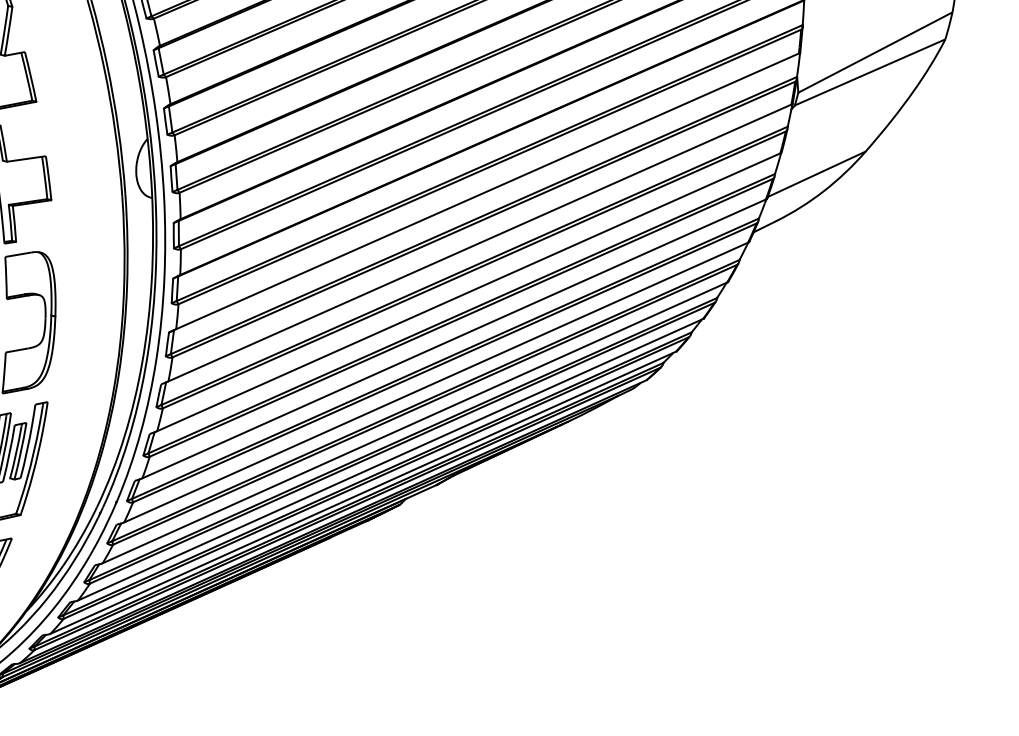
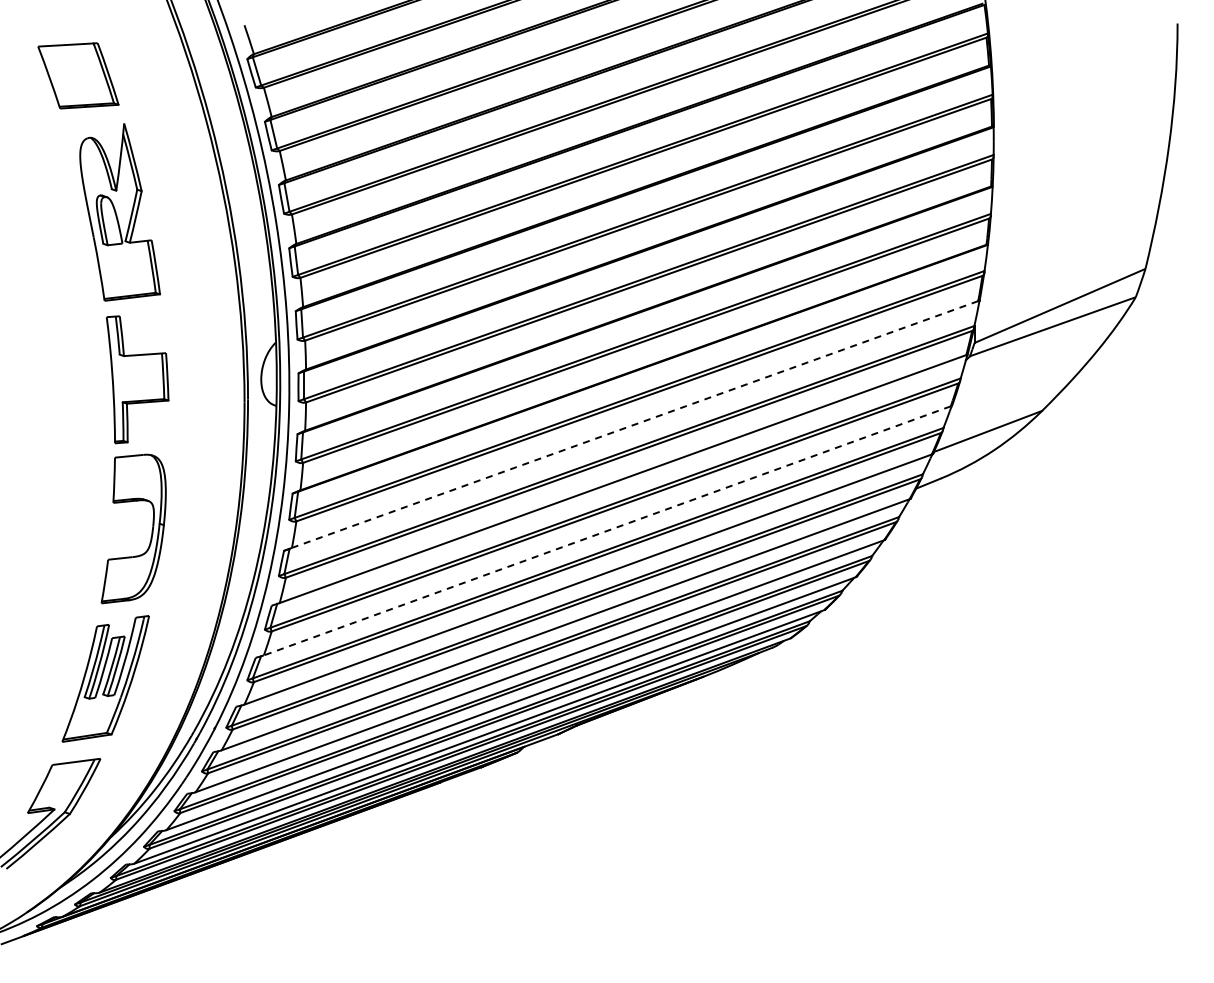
line: (487, 191) -> (635, 424), solid -> dashed
line: (468, 292) -> (606, 531), solid -> dashed

